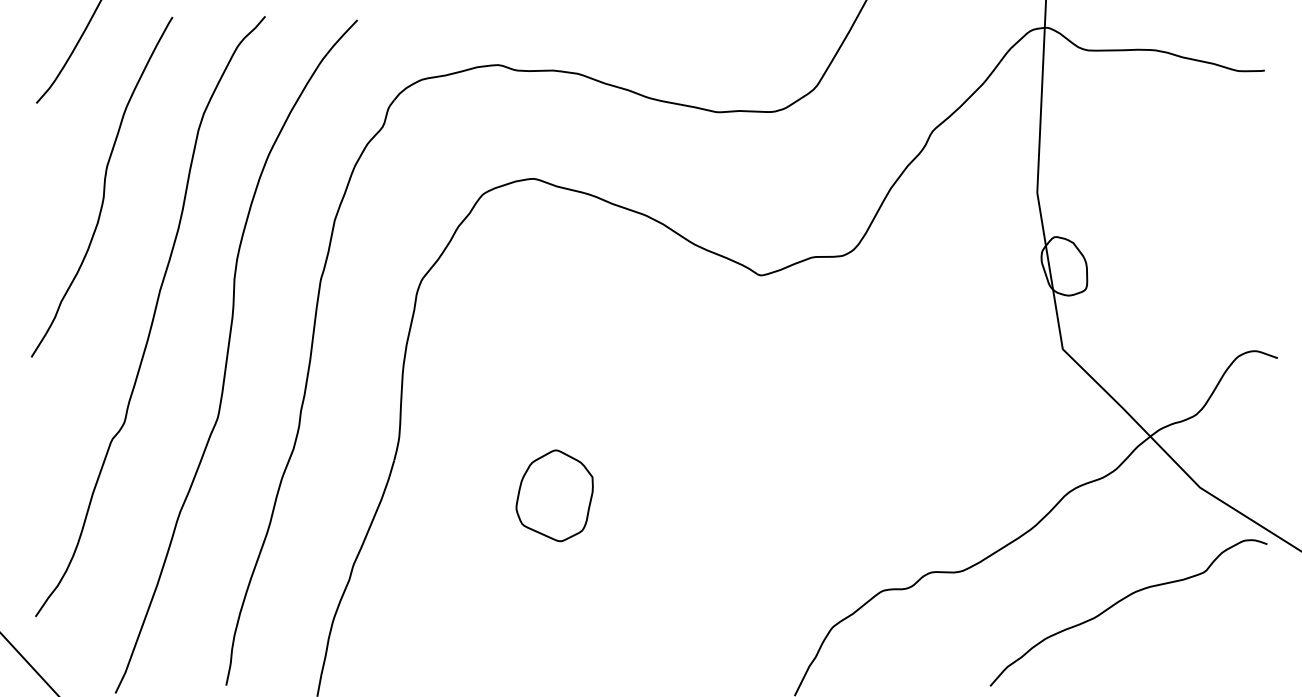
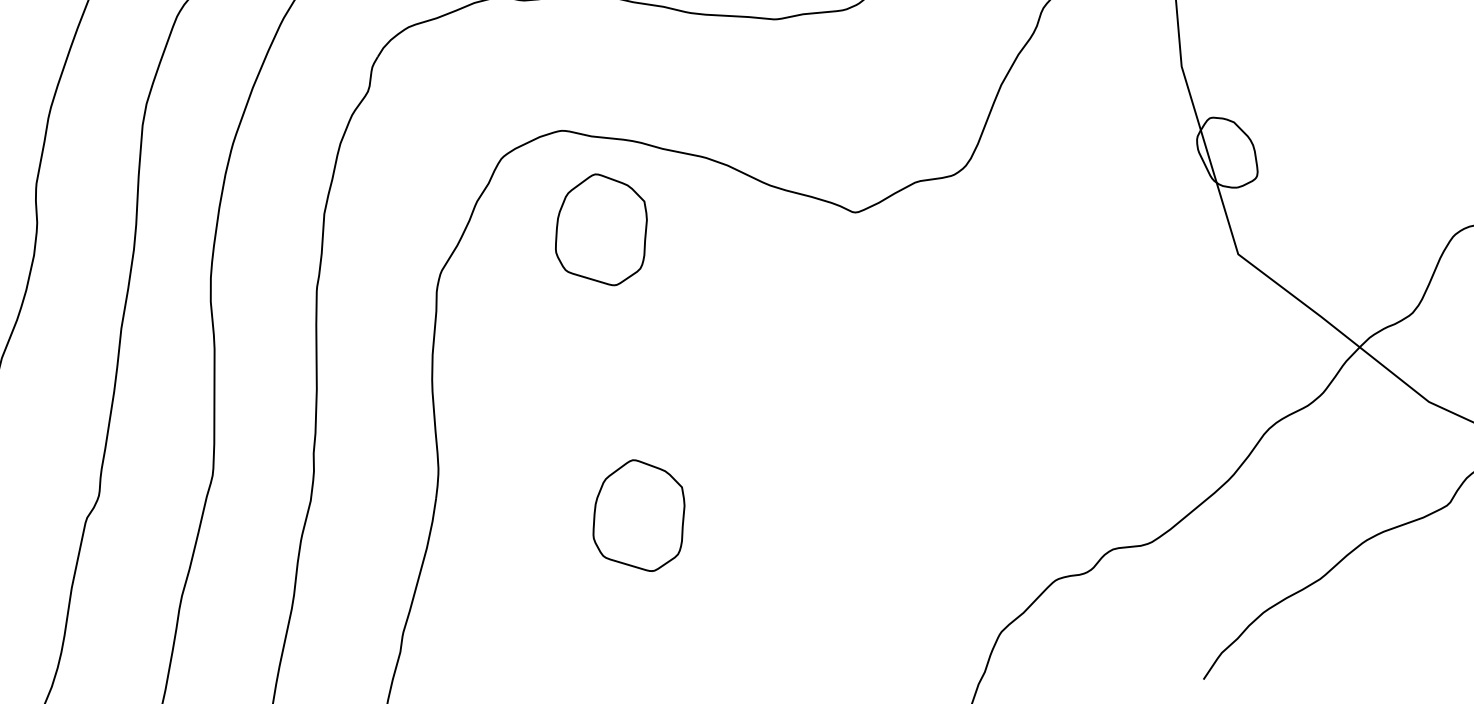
part: (554, 262) -> (600, 230), added

